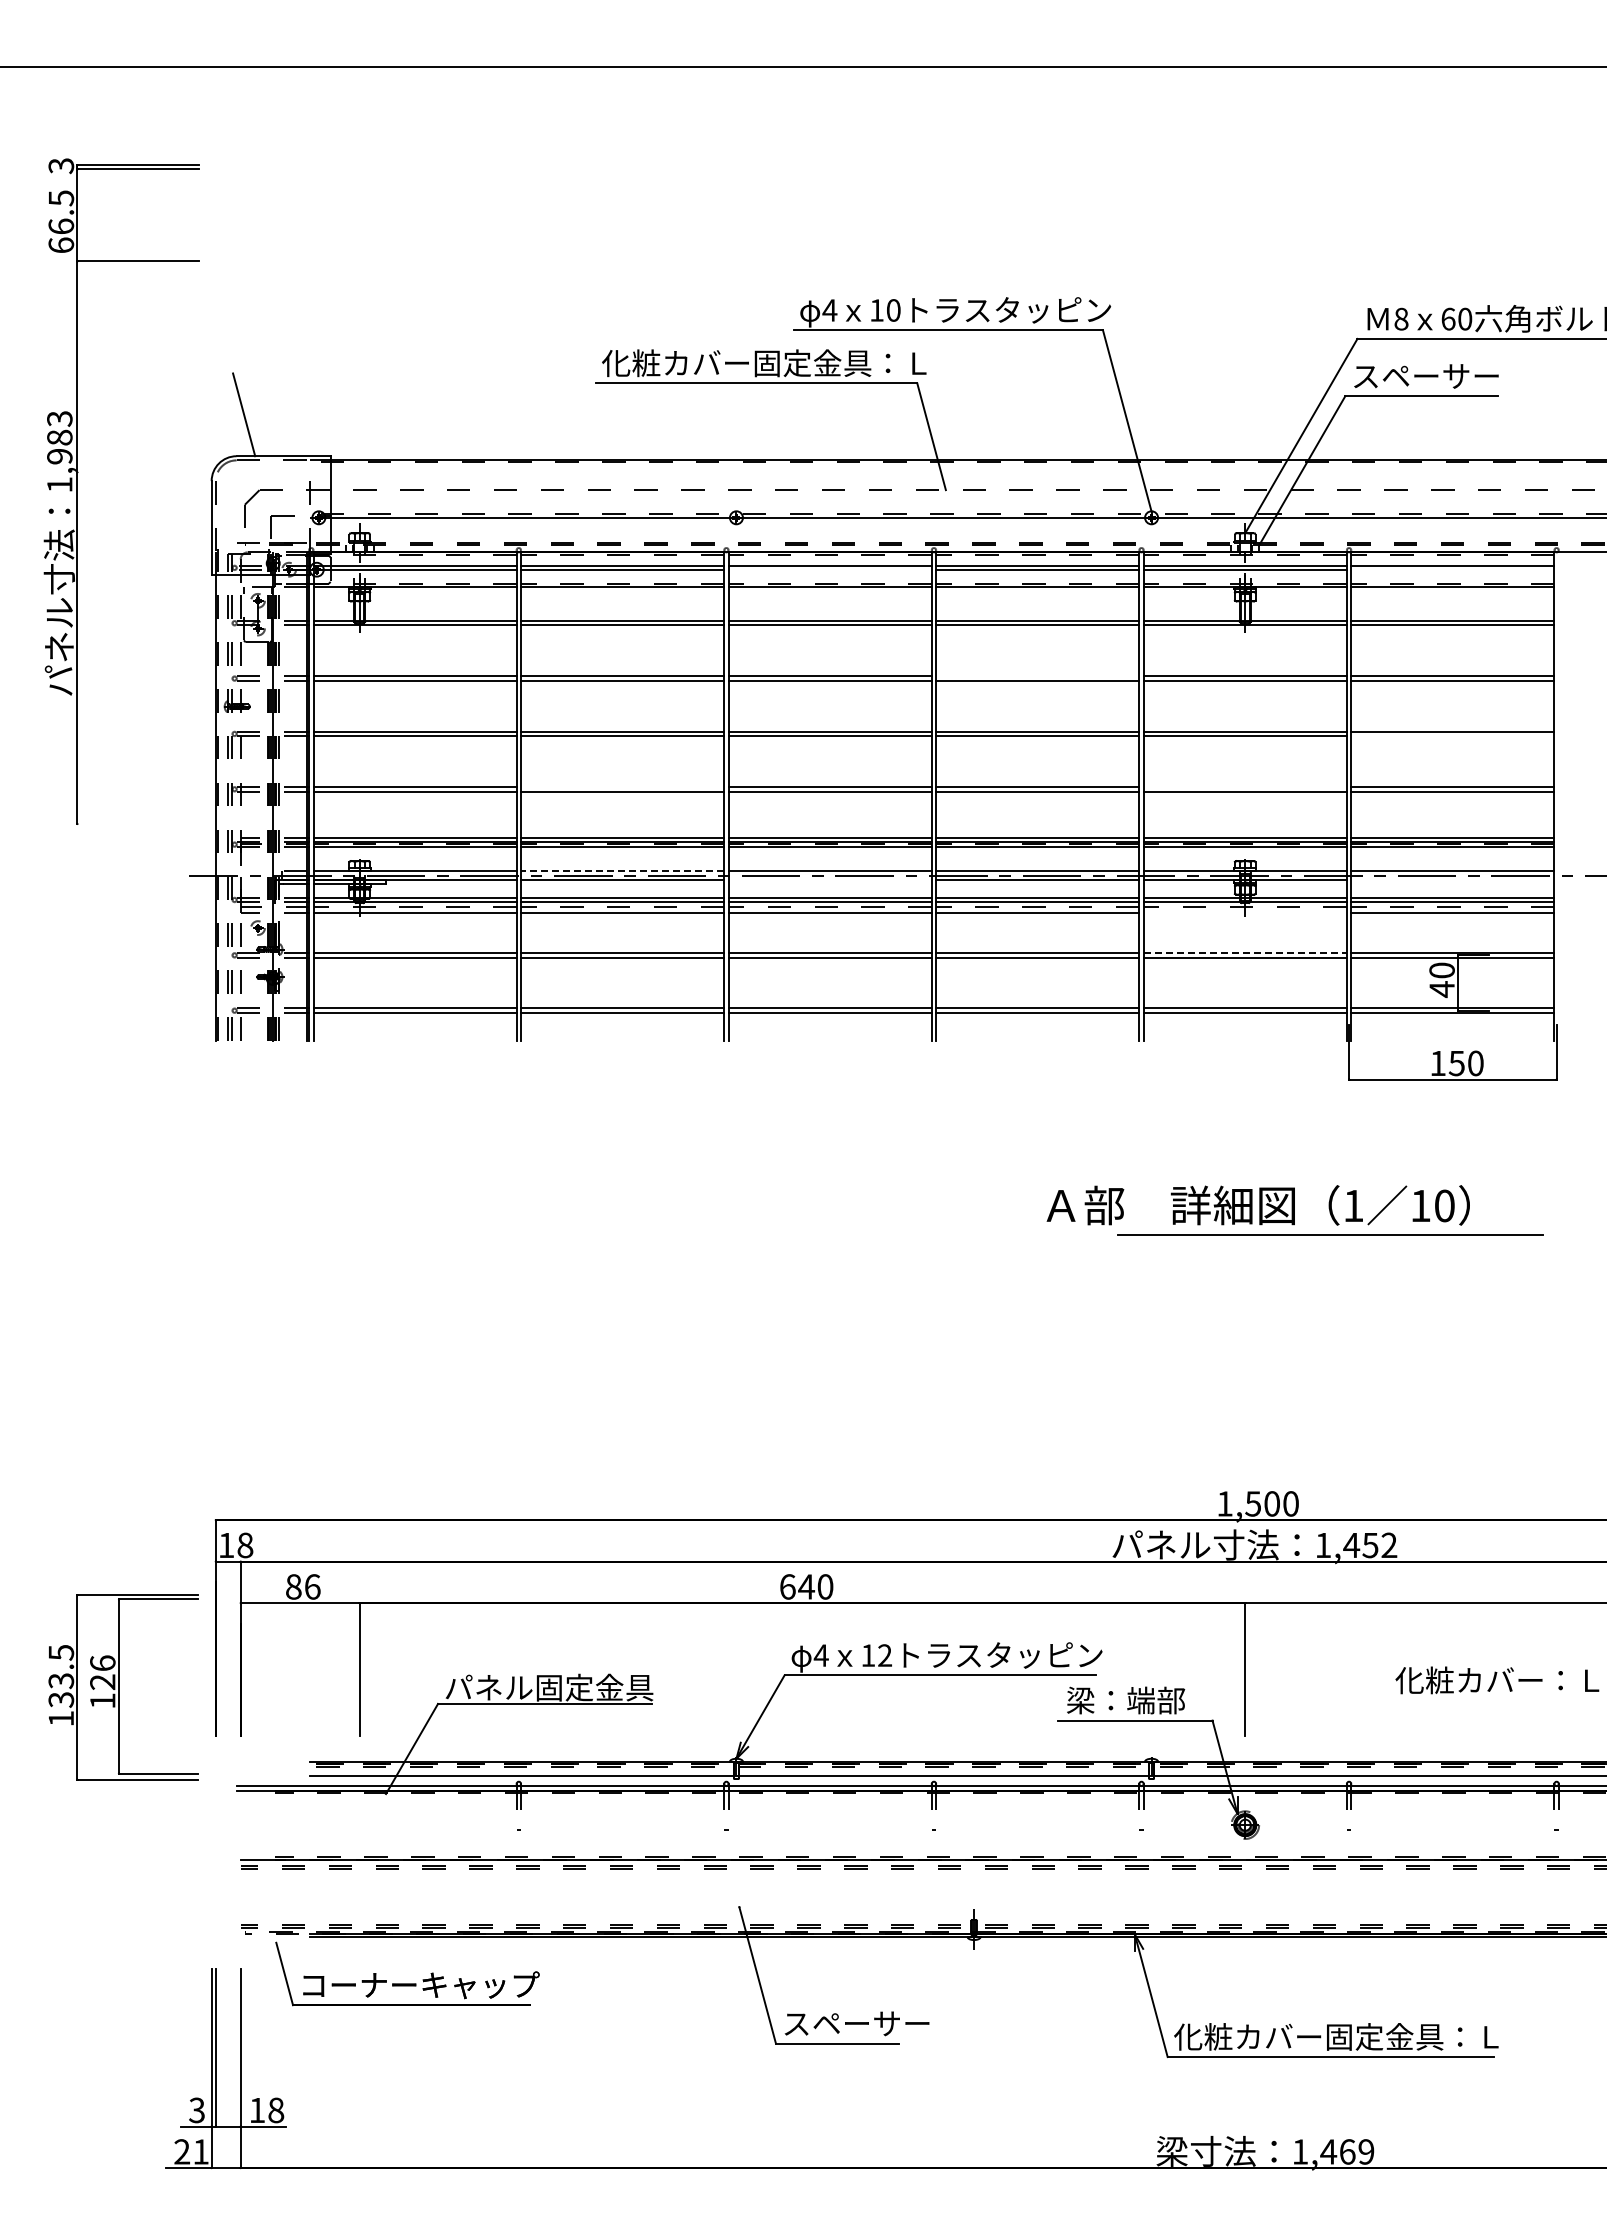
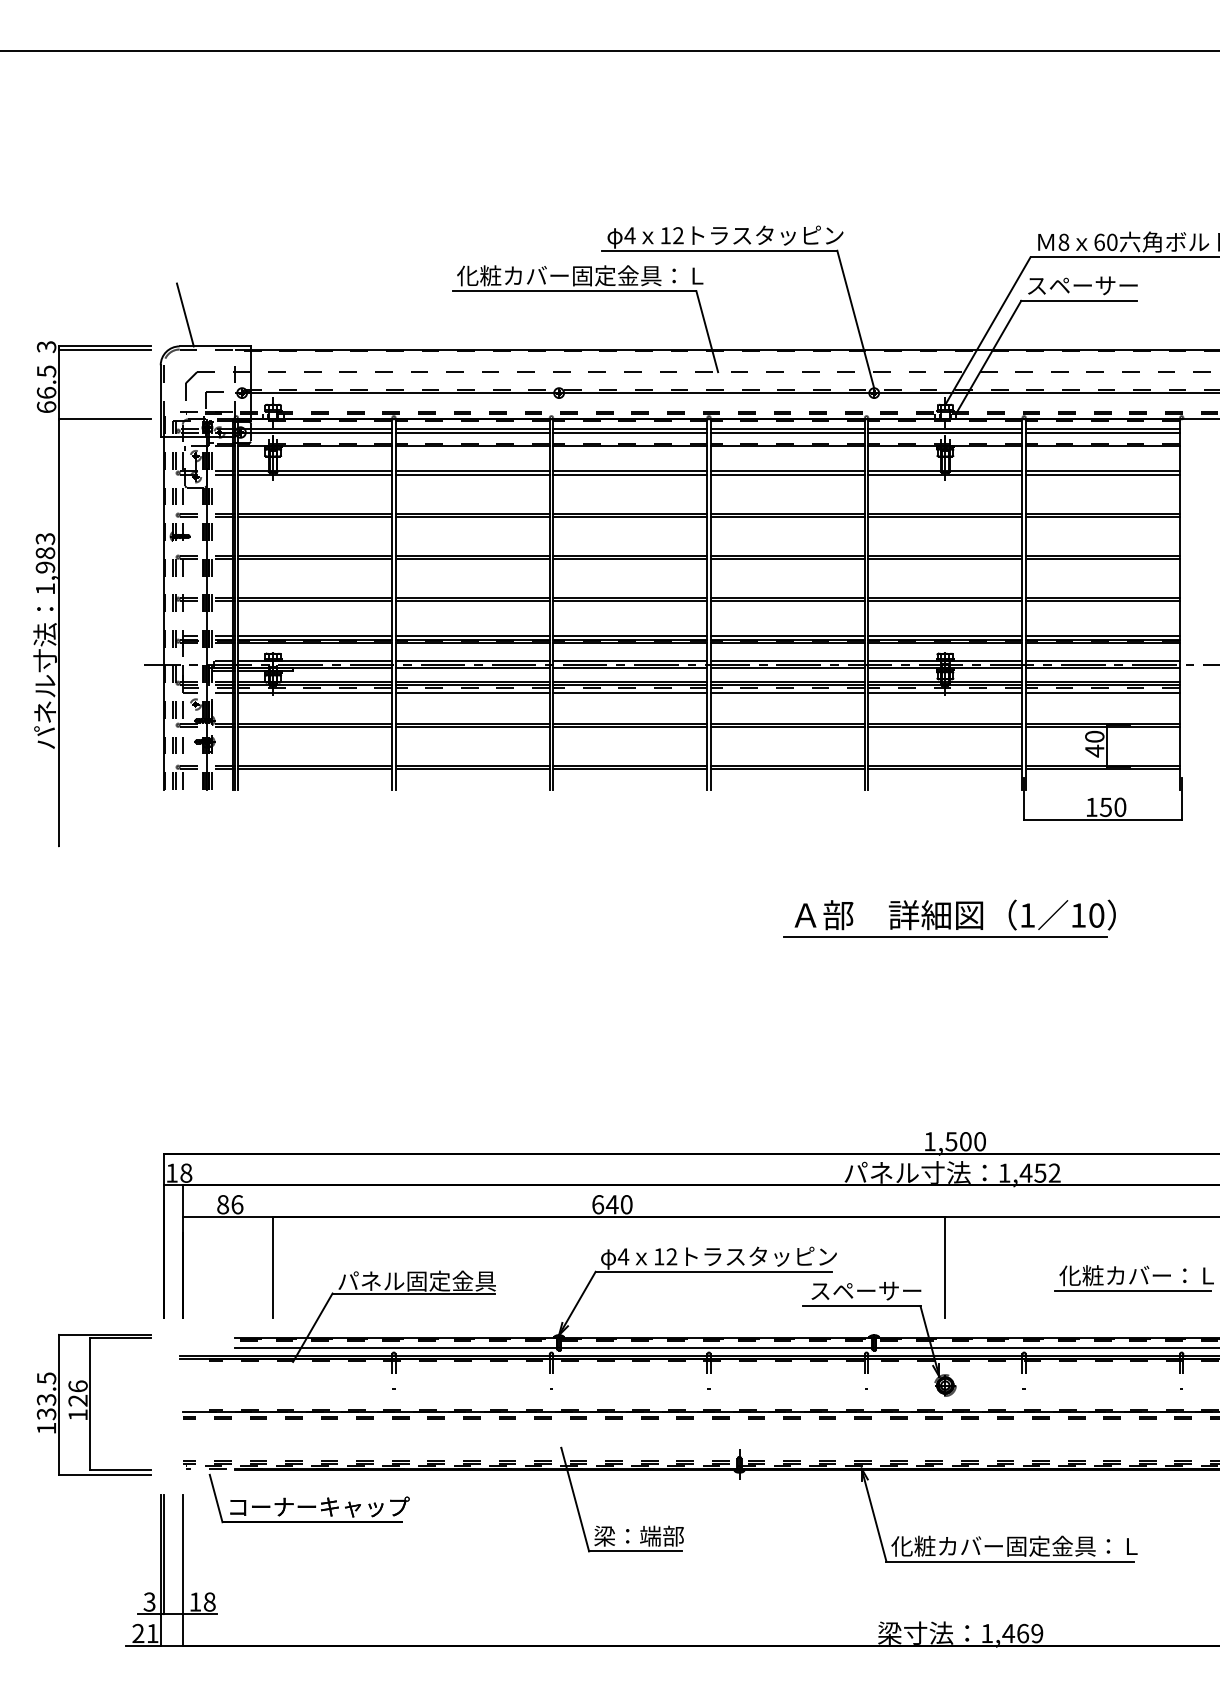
text: (893, 310) -> (678, 235), 10 -> 12
part: (77, 491) -> (58, 594), moved
line: (829, 570) -> (629, 433), added
line: (1452, 570) -> (1102, 433), added
line: (1037, 676) -> (787, 513), added
line: (1452, 736) -> (1102, 559), added
line: (622, 787) -> (472, 597), added
line: (1244, 787) -> (944, 597), added
line: (622, 870) -> (472, 660), dashed -> solid
line: (829, 880) -> (629, 668), added
line: (1452, 880) -> (1102, 668), added
line: (1244, 912) -> (944, 692), added
line: (1245, 953) -> (945, 723), dashed -> solid
line: (1330, 1234) -> (945, 937), moved
part: (123, 1687) -> (93, 1404), moved
text: (1140, 1700) -> (865, 1290), 梁：端部 -> スペーサー
line: (1492, 1700) -> (1133, 1290), added
text: (855, 2023) -> (649, 1536), スペーサー -> 梁：端部

